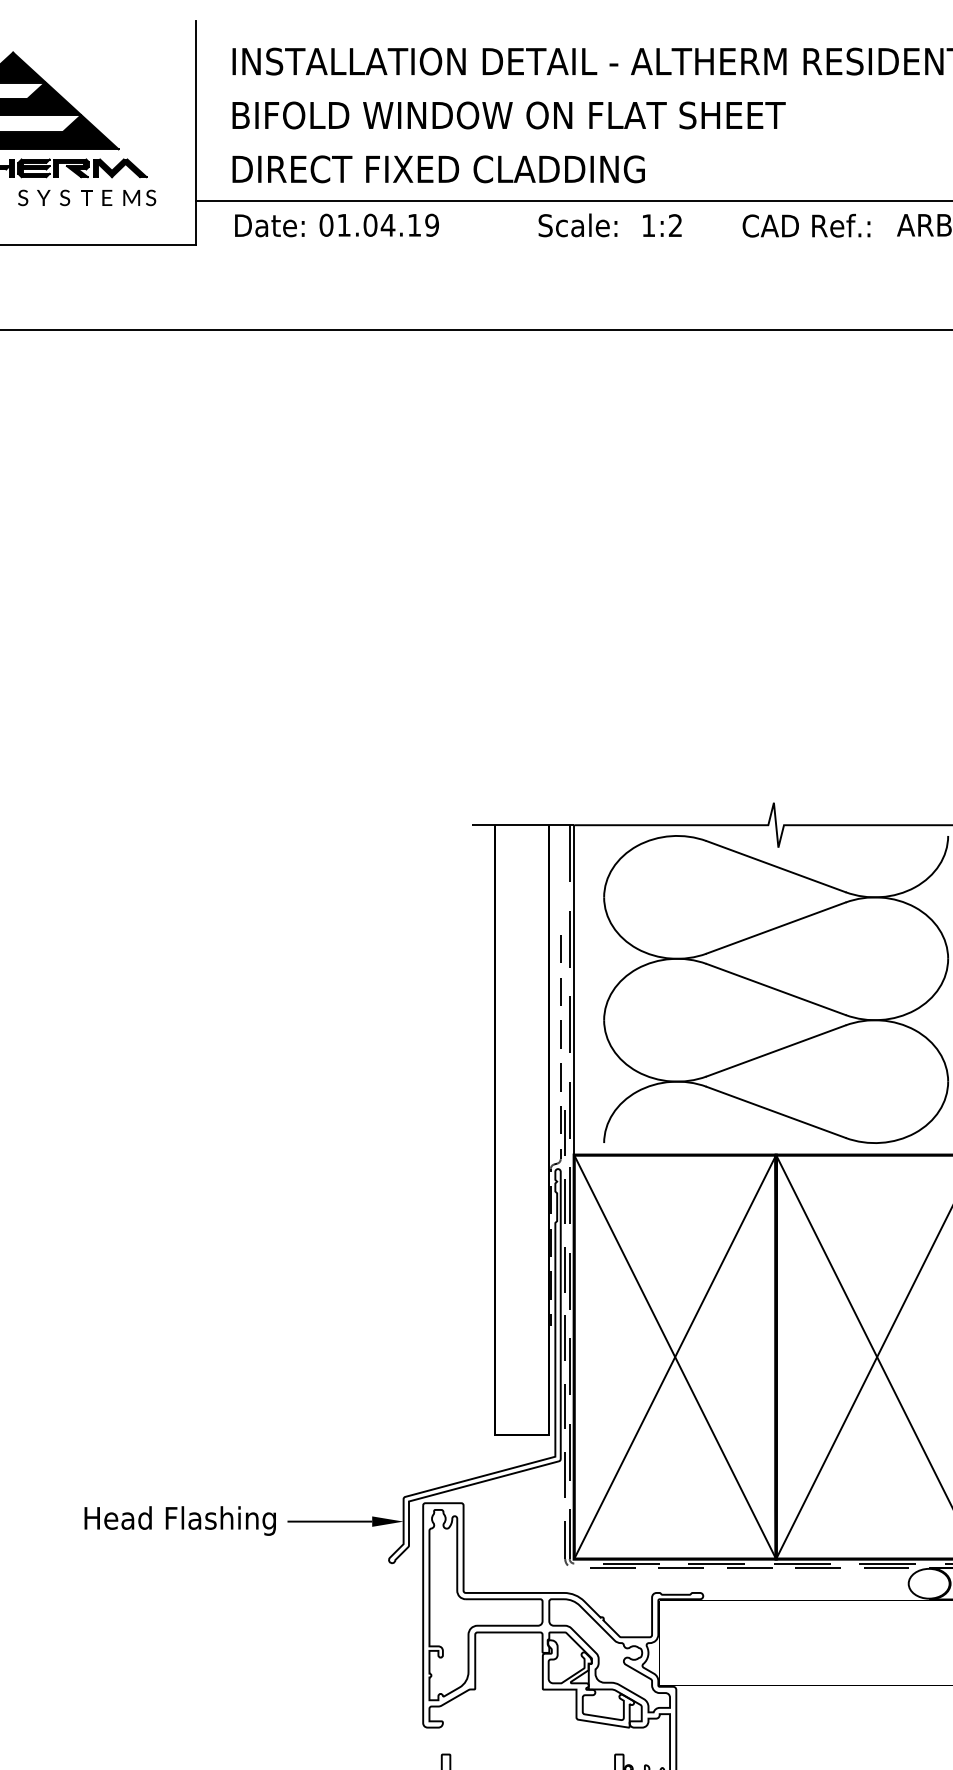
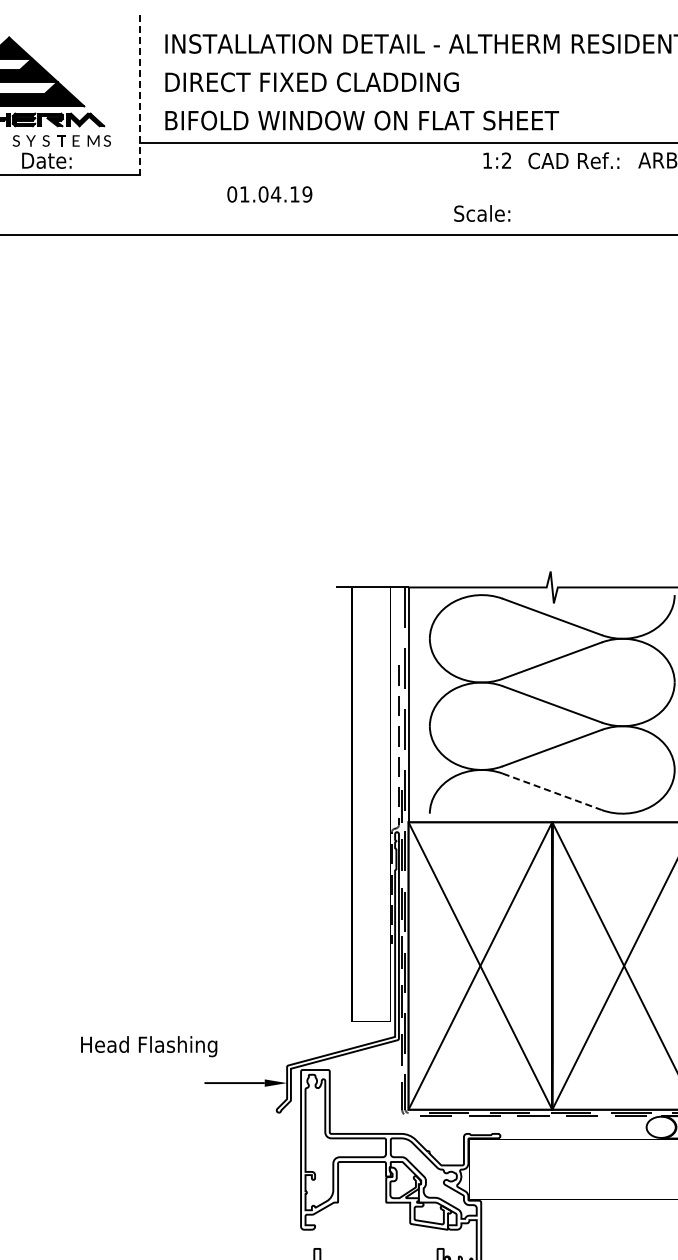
text: (510, 115) -> (363, 82), BIFOLD WINDOW ON FLAT SHEET -> DIRECT FIXED CLADDING
line: (196, 132) -> (139, 94), solid -> dashed
text: (510, 169) -> (363, 120), DIRECT FIXED CLADDING -> BIFOLD WINDOW ON FLAT SHEET
text: (269, 225) -> (46, 160), moved
text: (378, 225) -> (269, 194), moved
text: (578, 225) -> (482, 213), moved
text: (661, 225) -> (496, 160), moved
line: (776, 1111) -> (552, 791), solid -> dashed
text: (180, 1520) -> (149, 1046), moved

